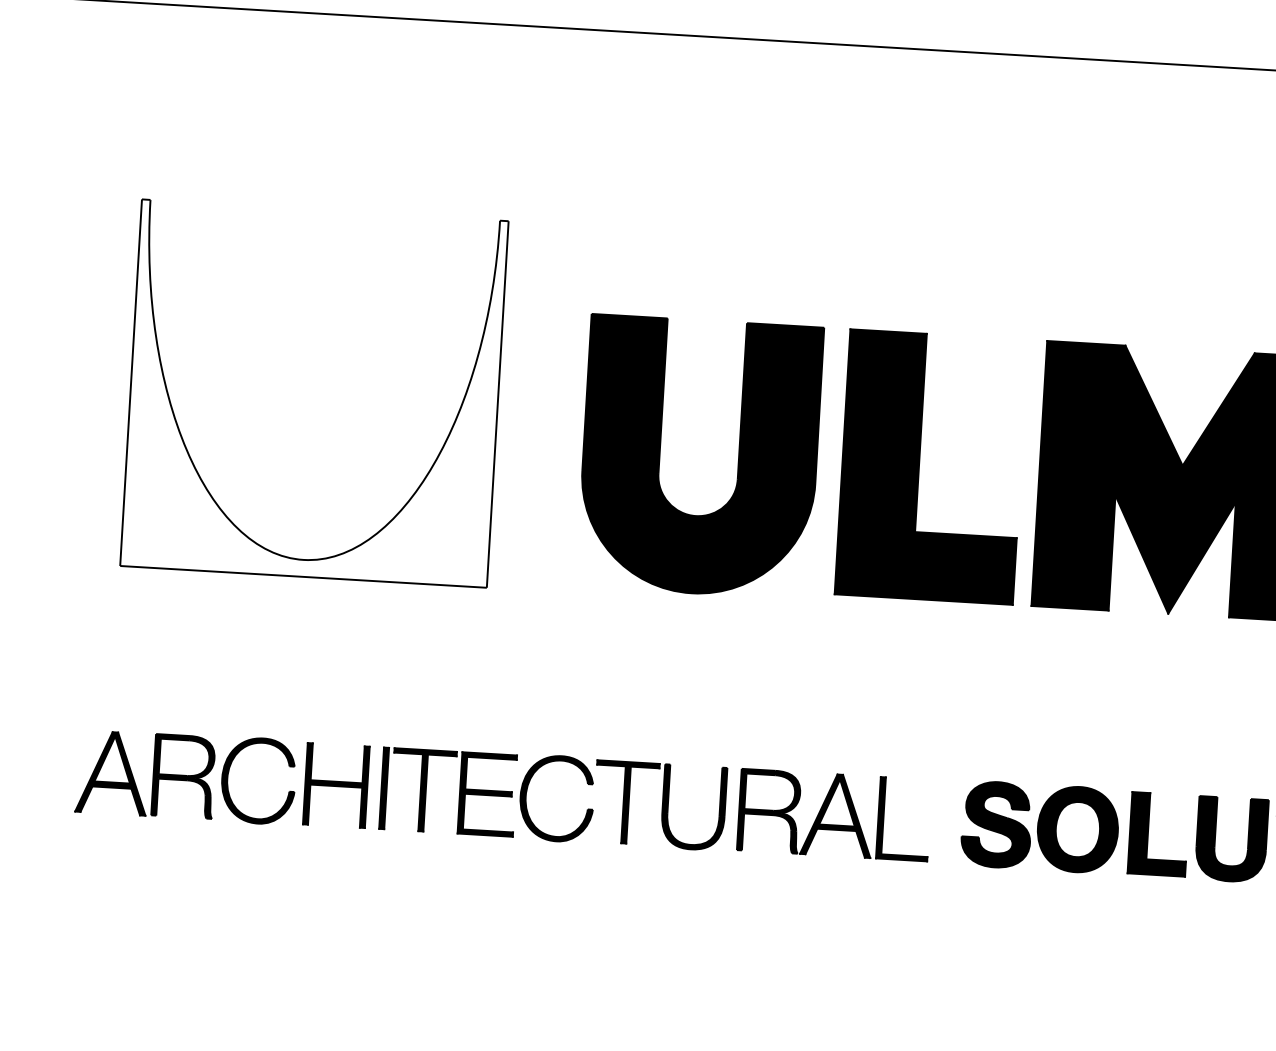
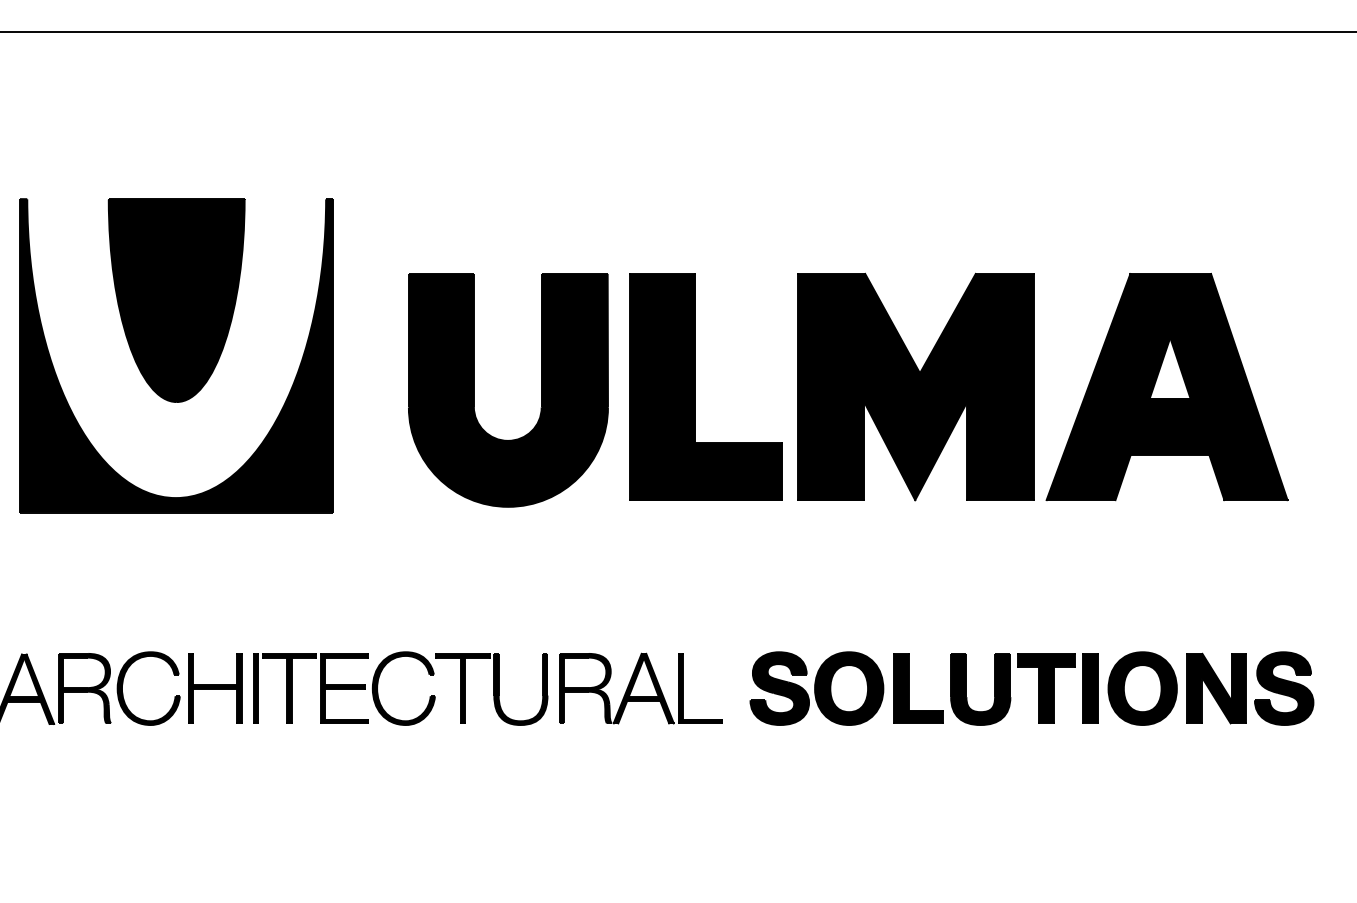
part: (318, 328) -> (176, 300), added
fill: (314, 393) -> (176, 355), added

